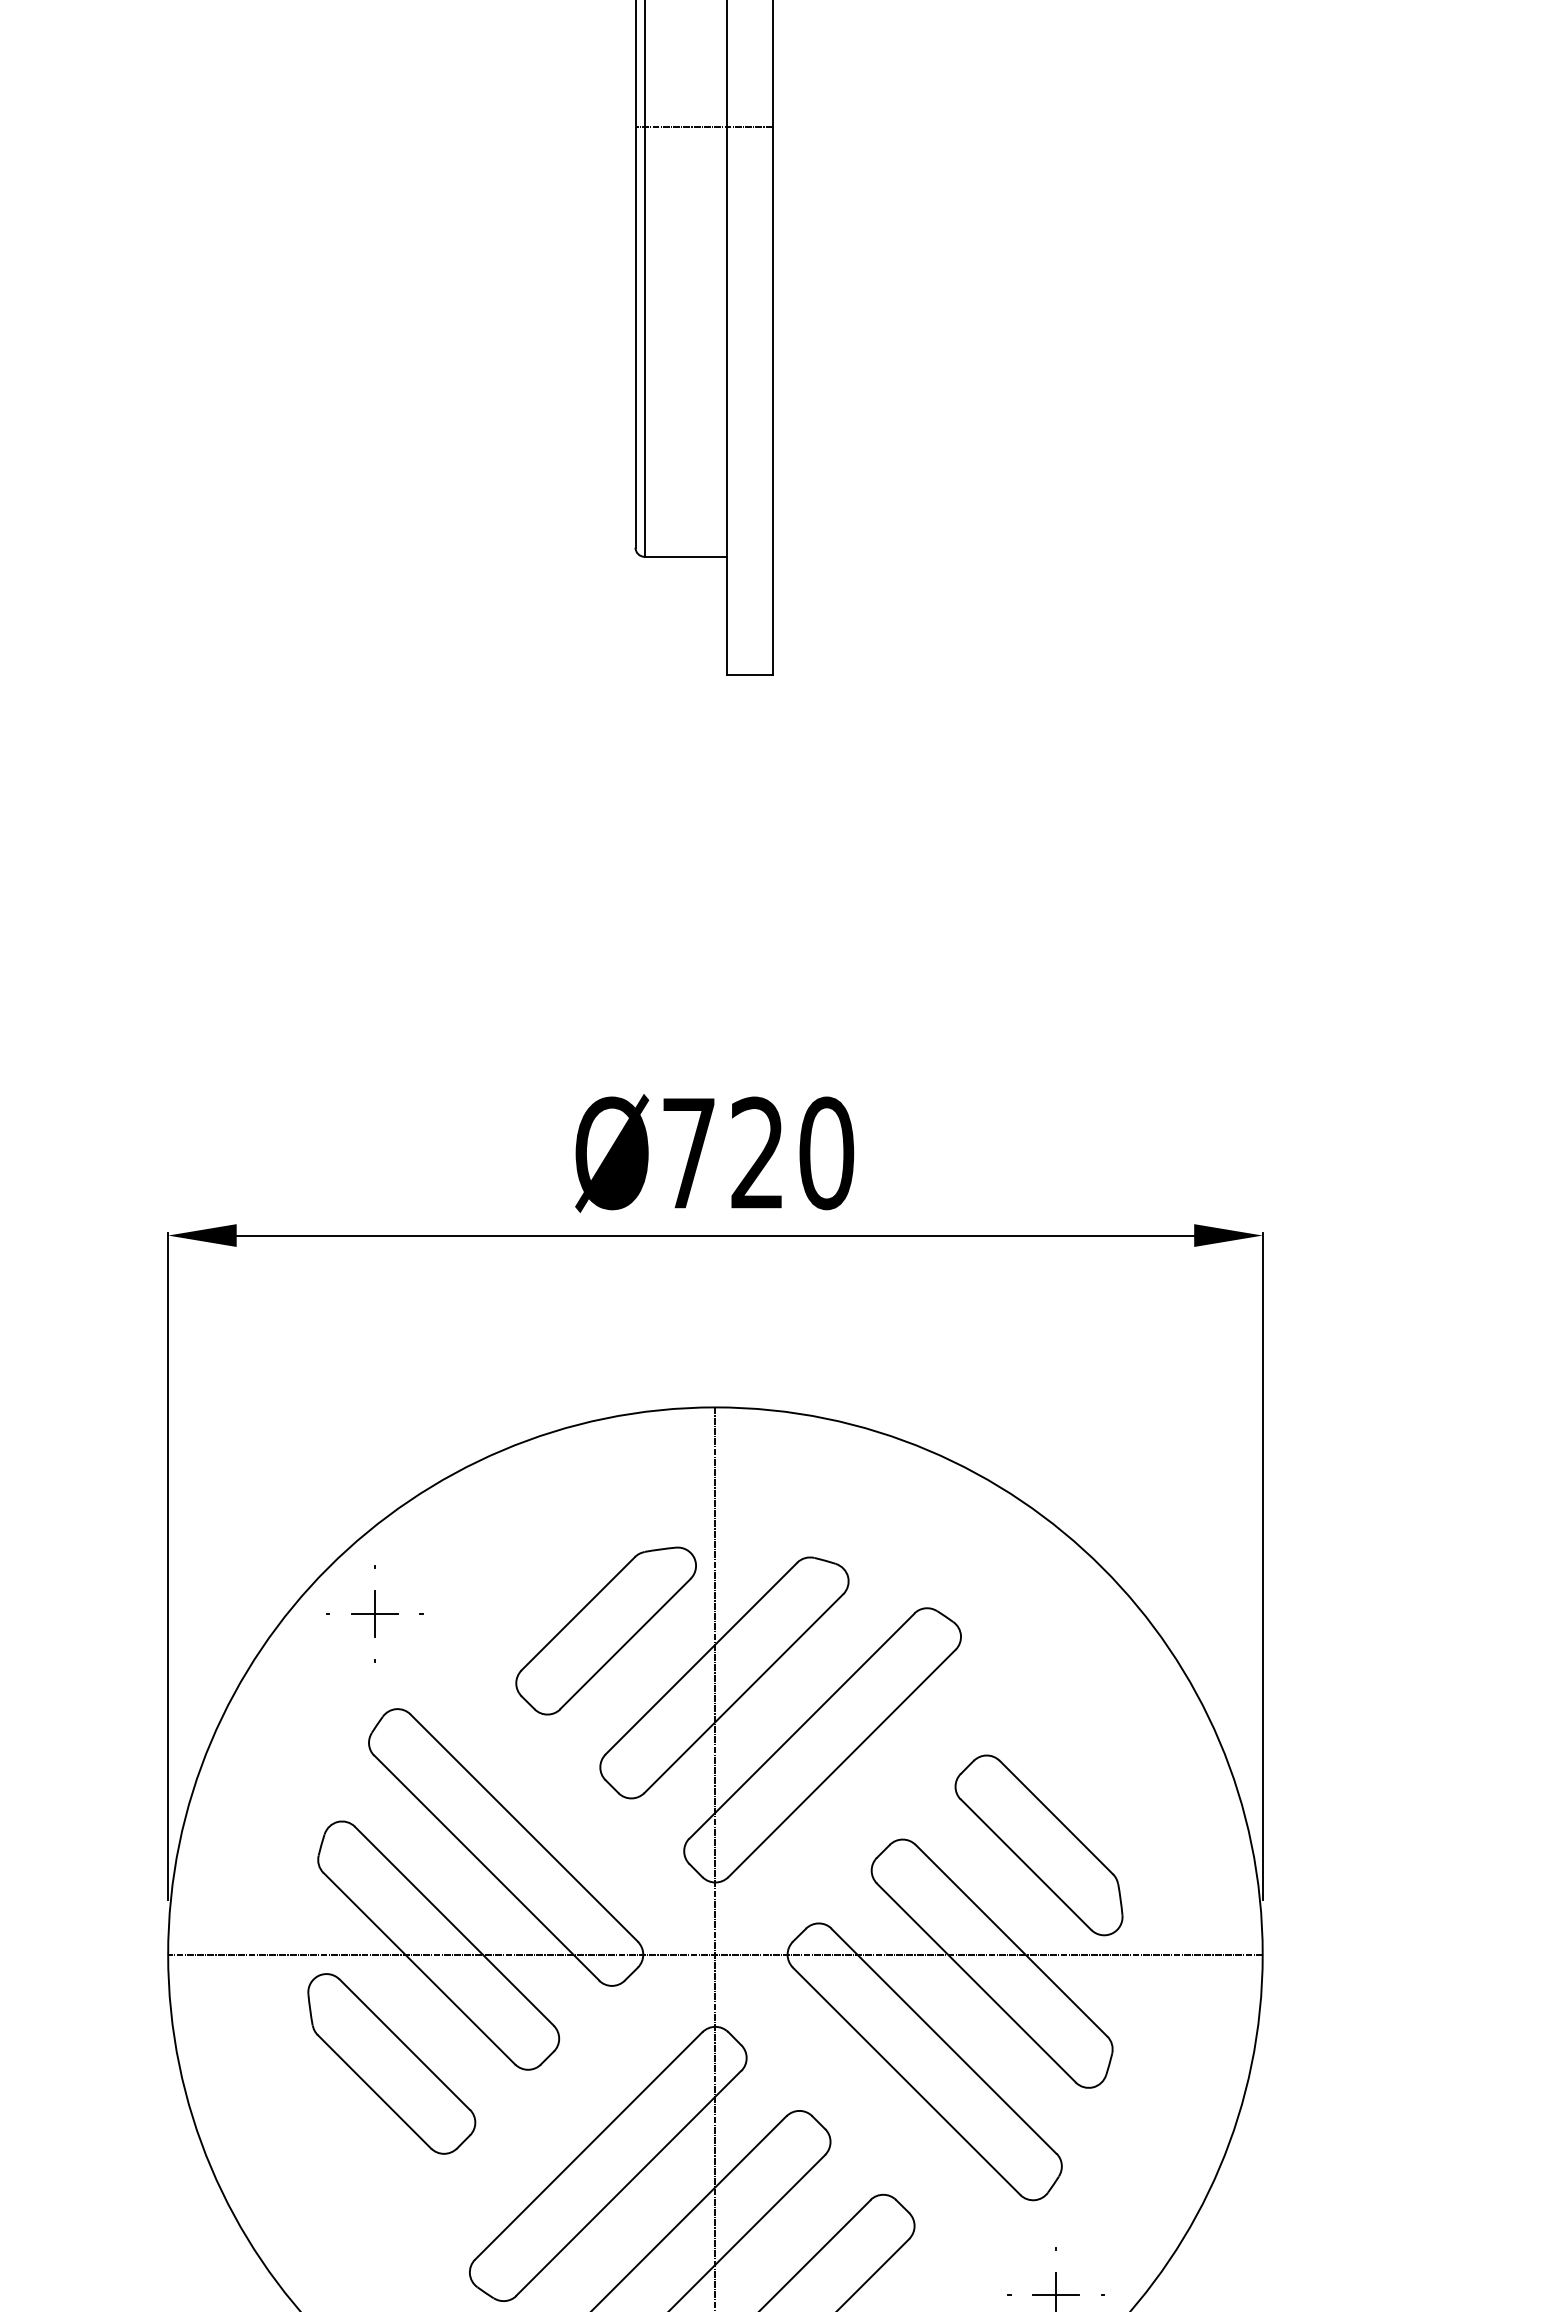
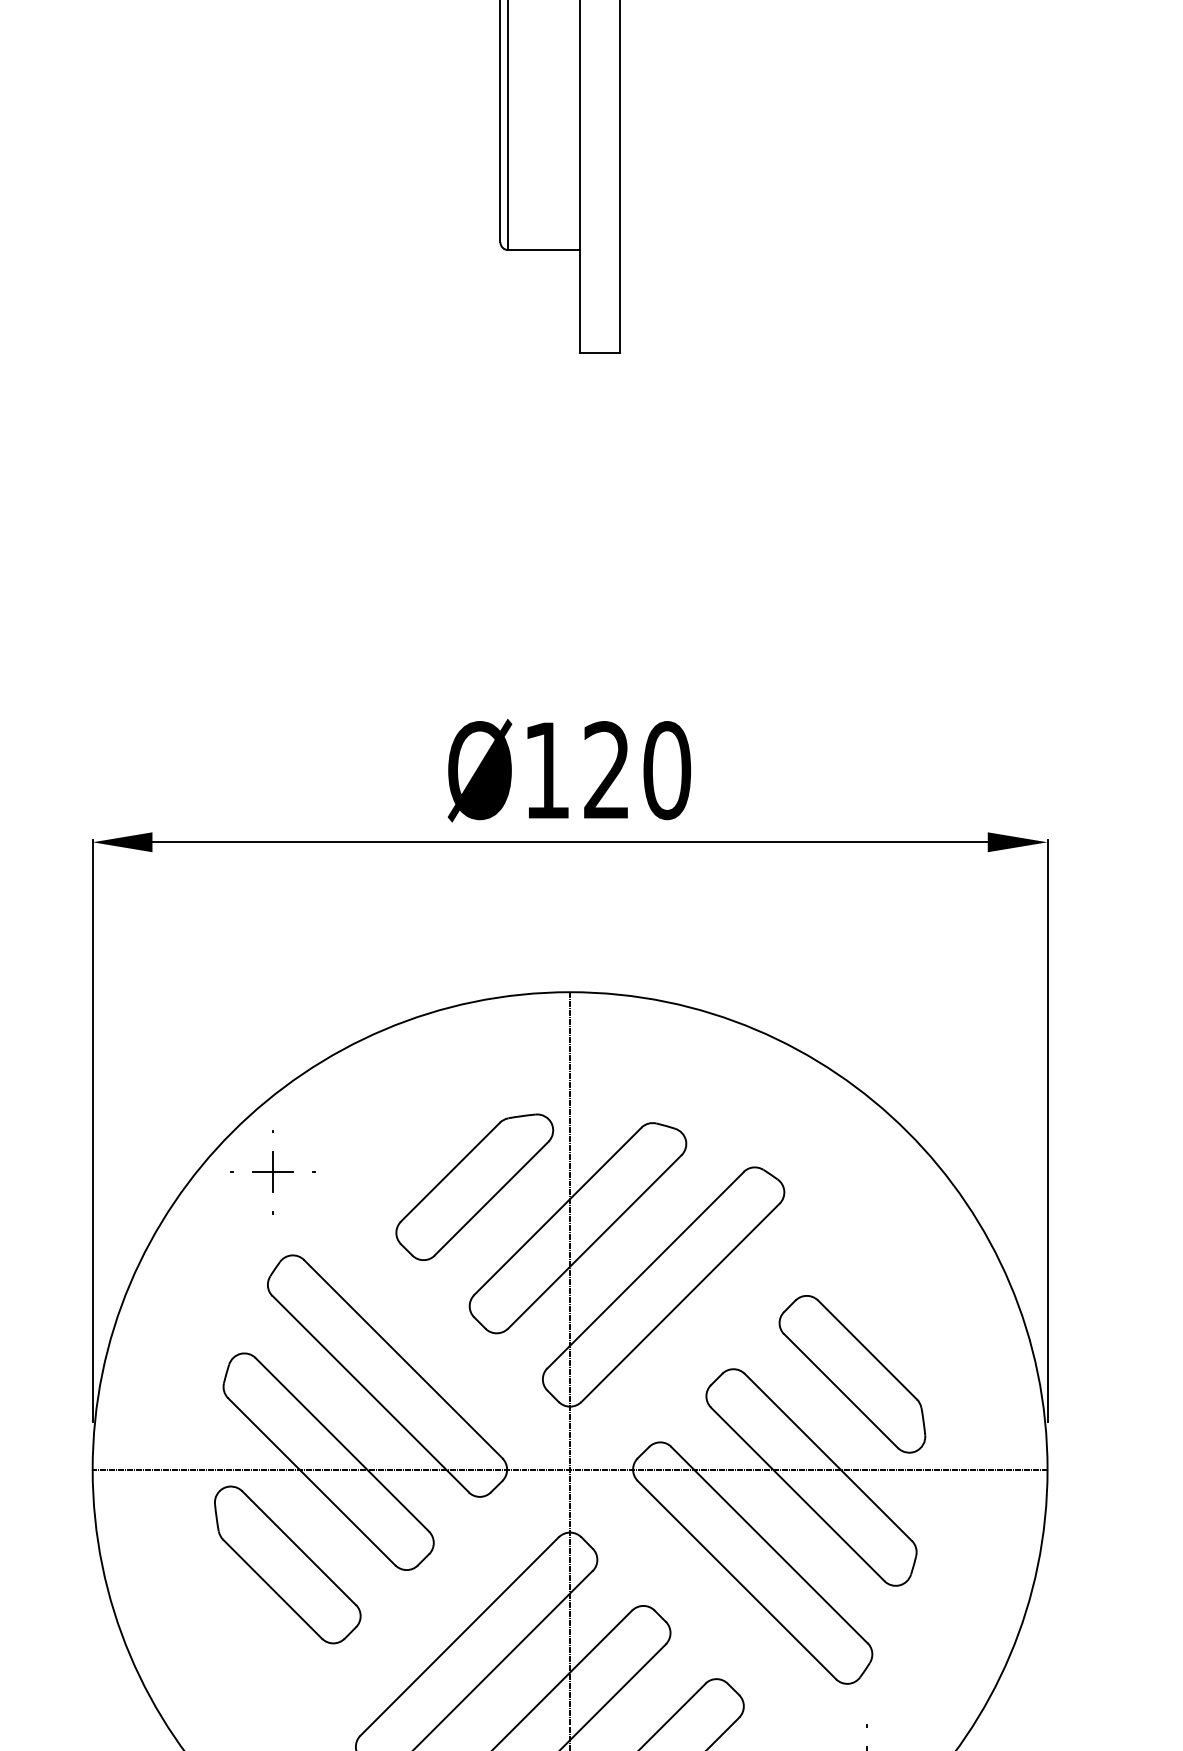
text: (688, 1153) -> (546, 770), Ø720 -> Ø120

